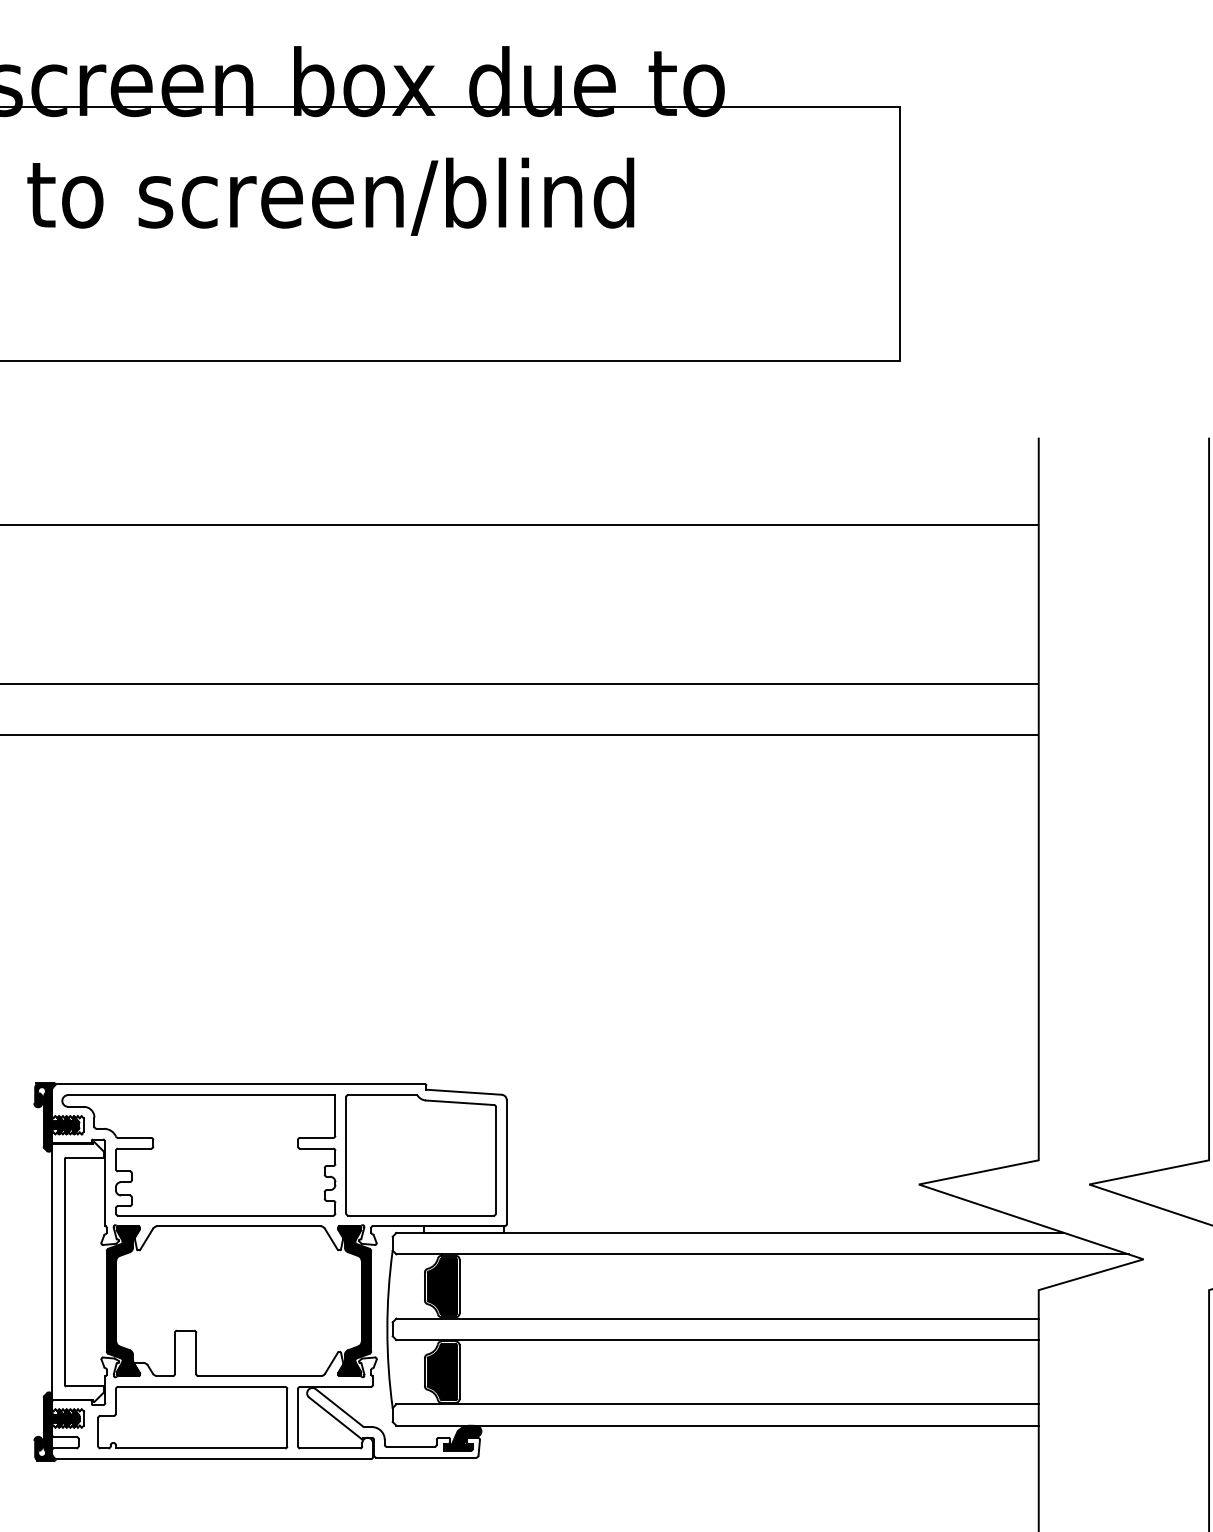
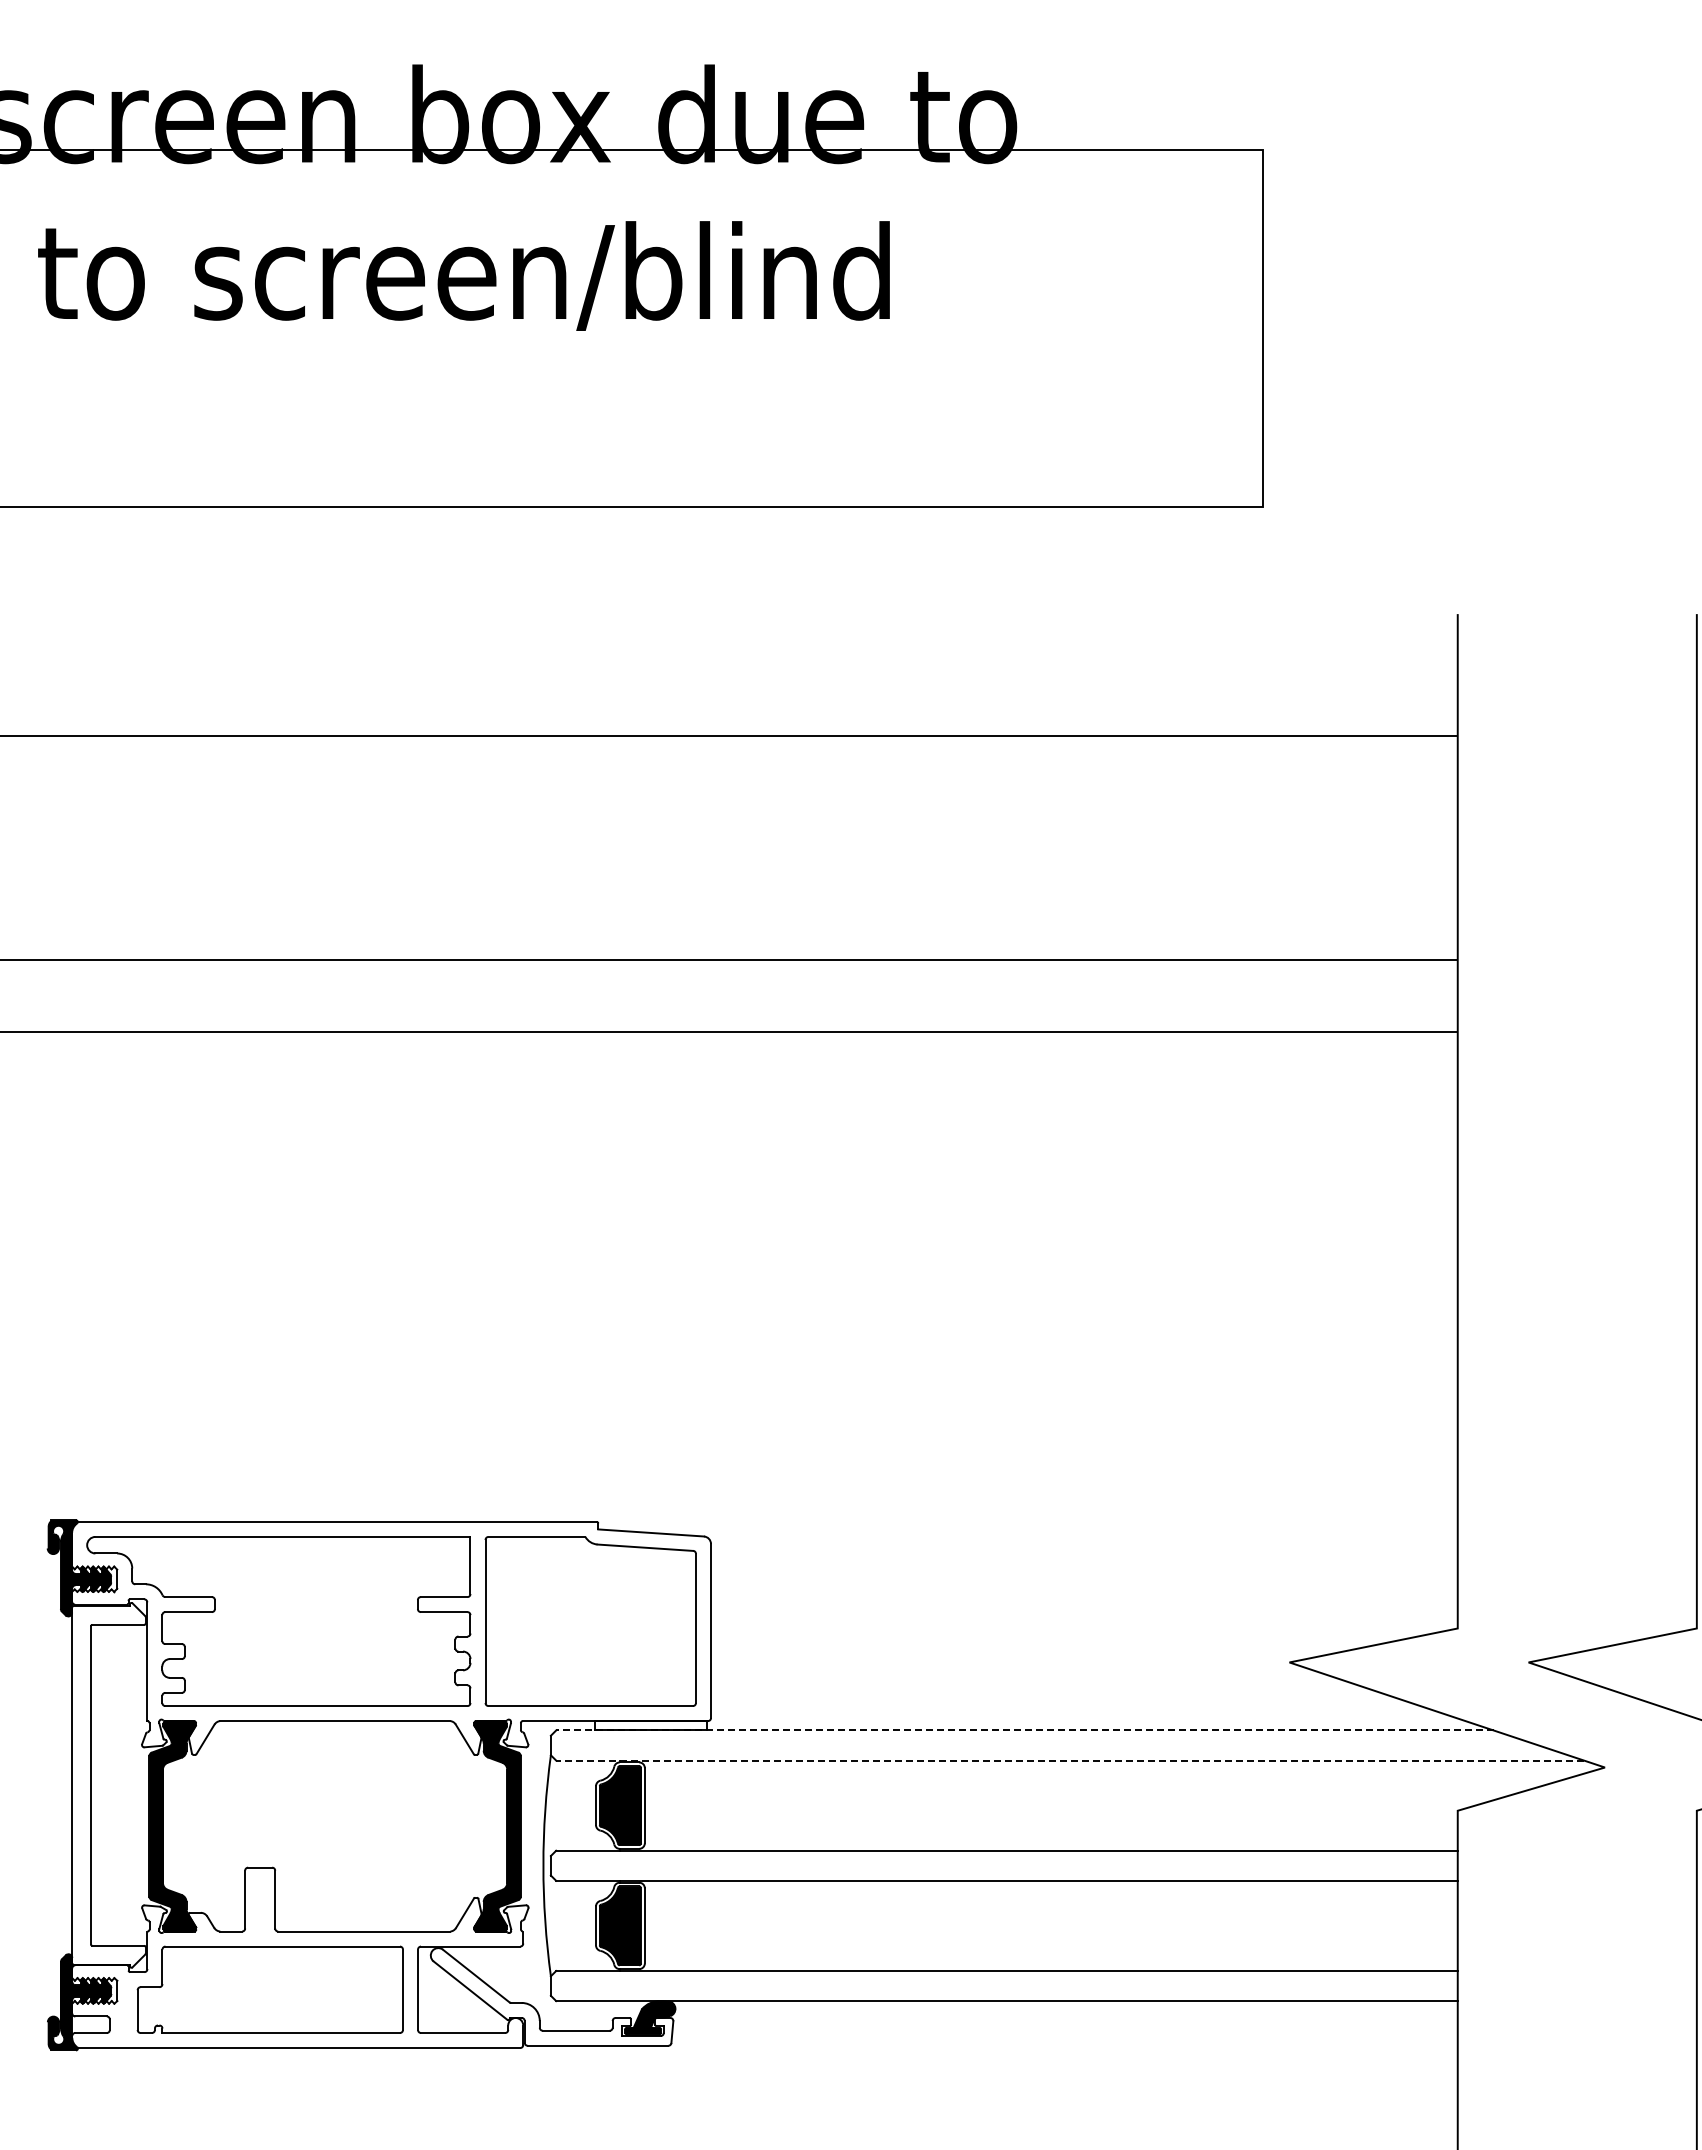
line: (730, 1232) -> (1024, 1730), solid -> dashed
line: (762, 1254) -> (1070, 1760), solid -> dashed

